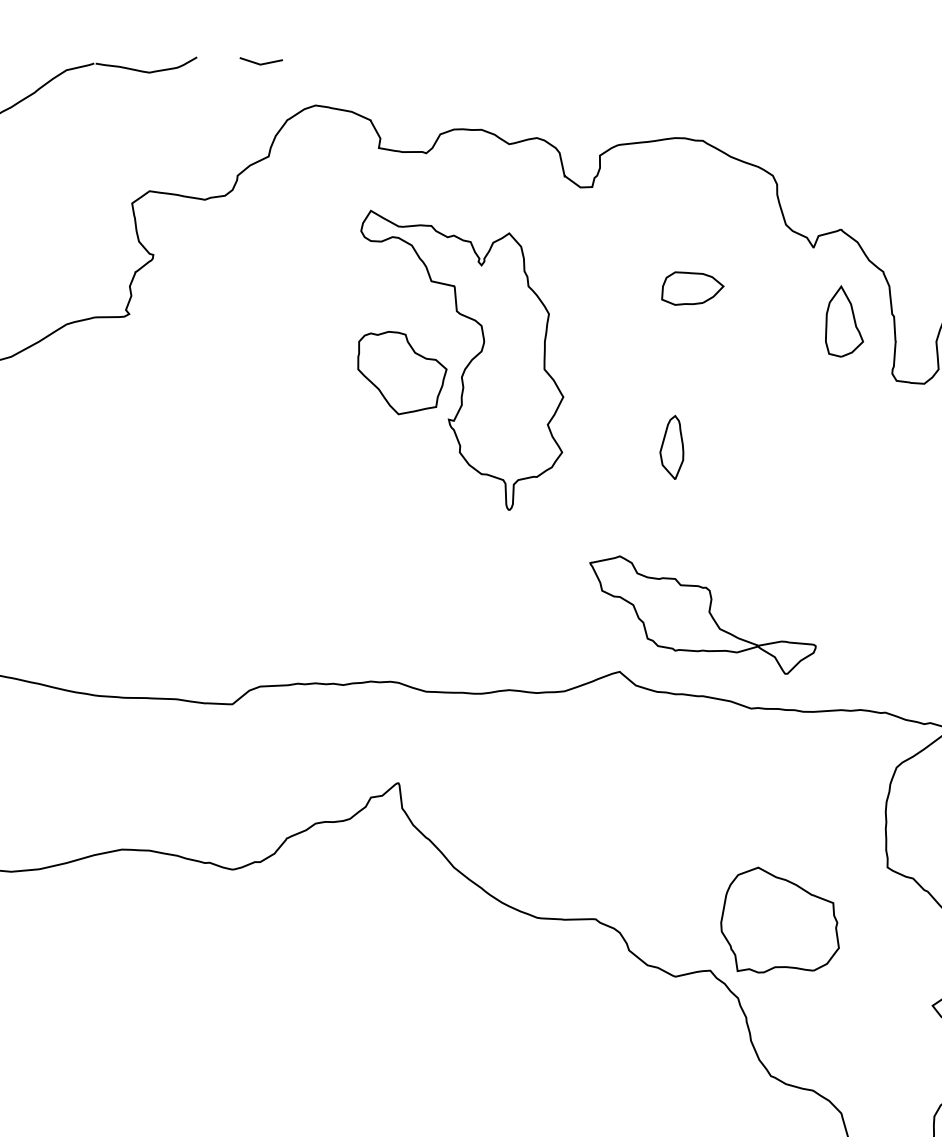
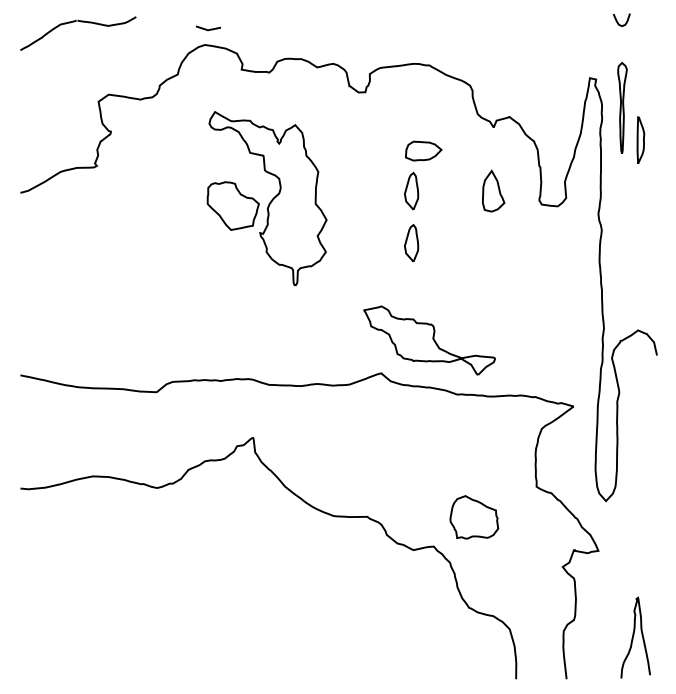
line: (261, 63) -> (208, 29), moved
part: (844, 320) -> (493, 190), moved
part: (671, 356) -> (411, 190), added
part: (459, 359) -> (266, 198), moved
part: (780, 920) -> (474, 517), size x0.7

